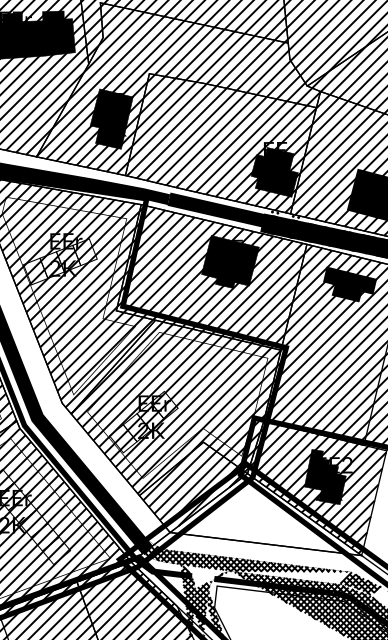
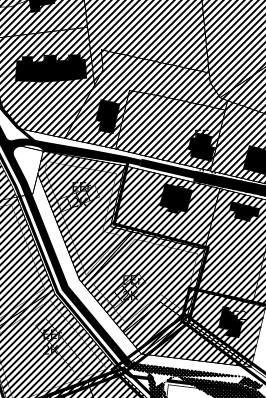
hatch: (264, 515) -> (195, 344), added

